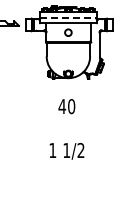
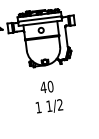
line: (68, 17) -> (39, 18), dashed -> solid
text: (66, 150) -> (49, 106), moved

